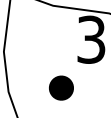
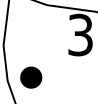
part: (61, 87) -> (31, 77), moved

